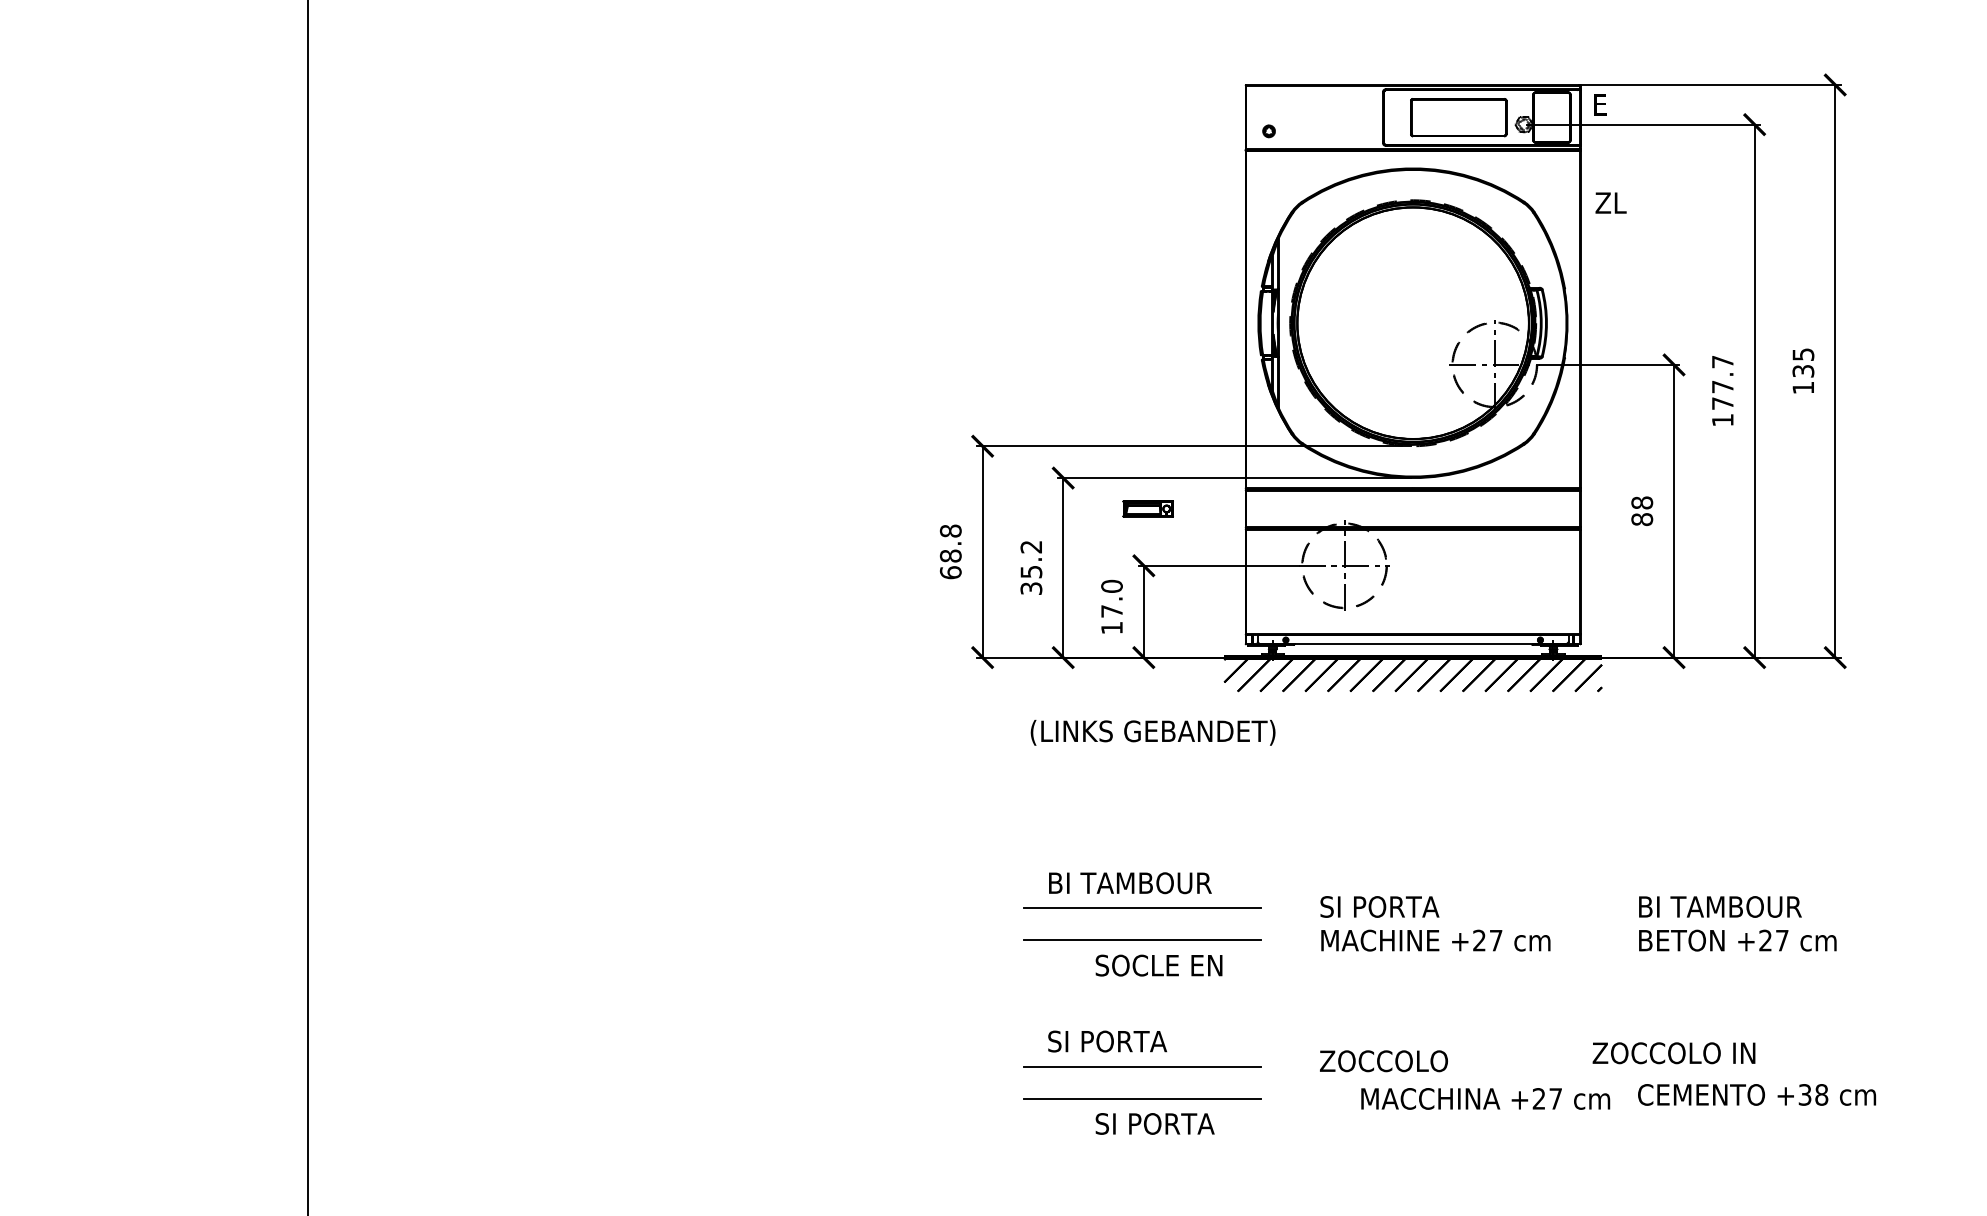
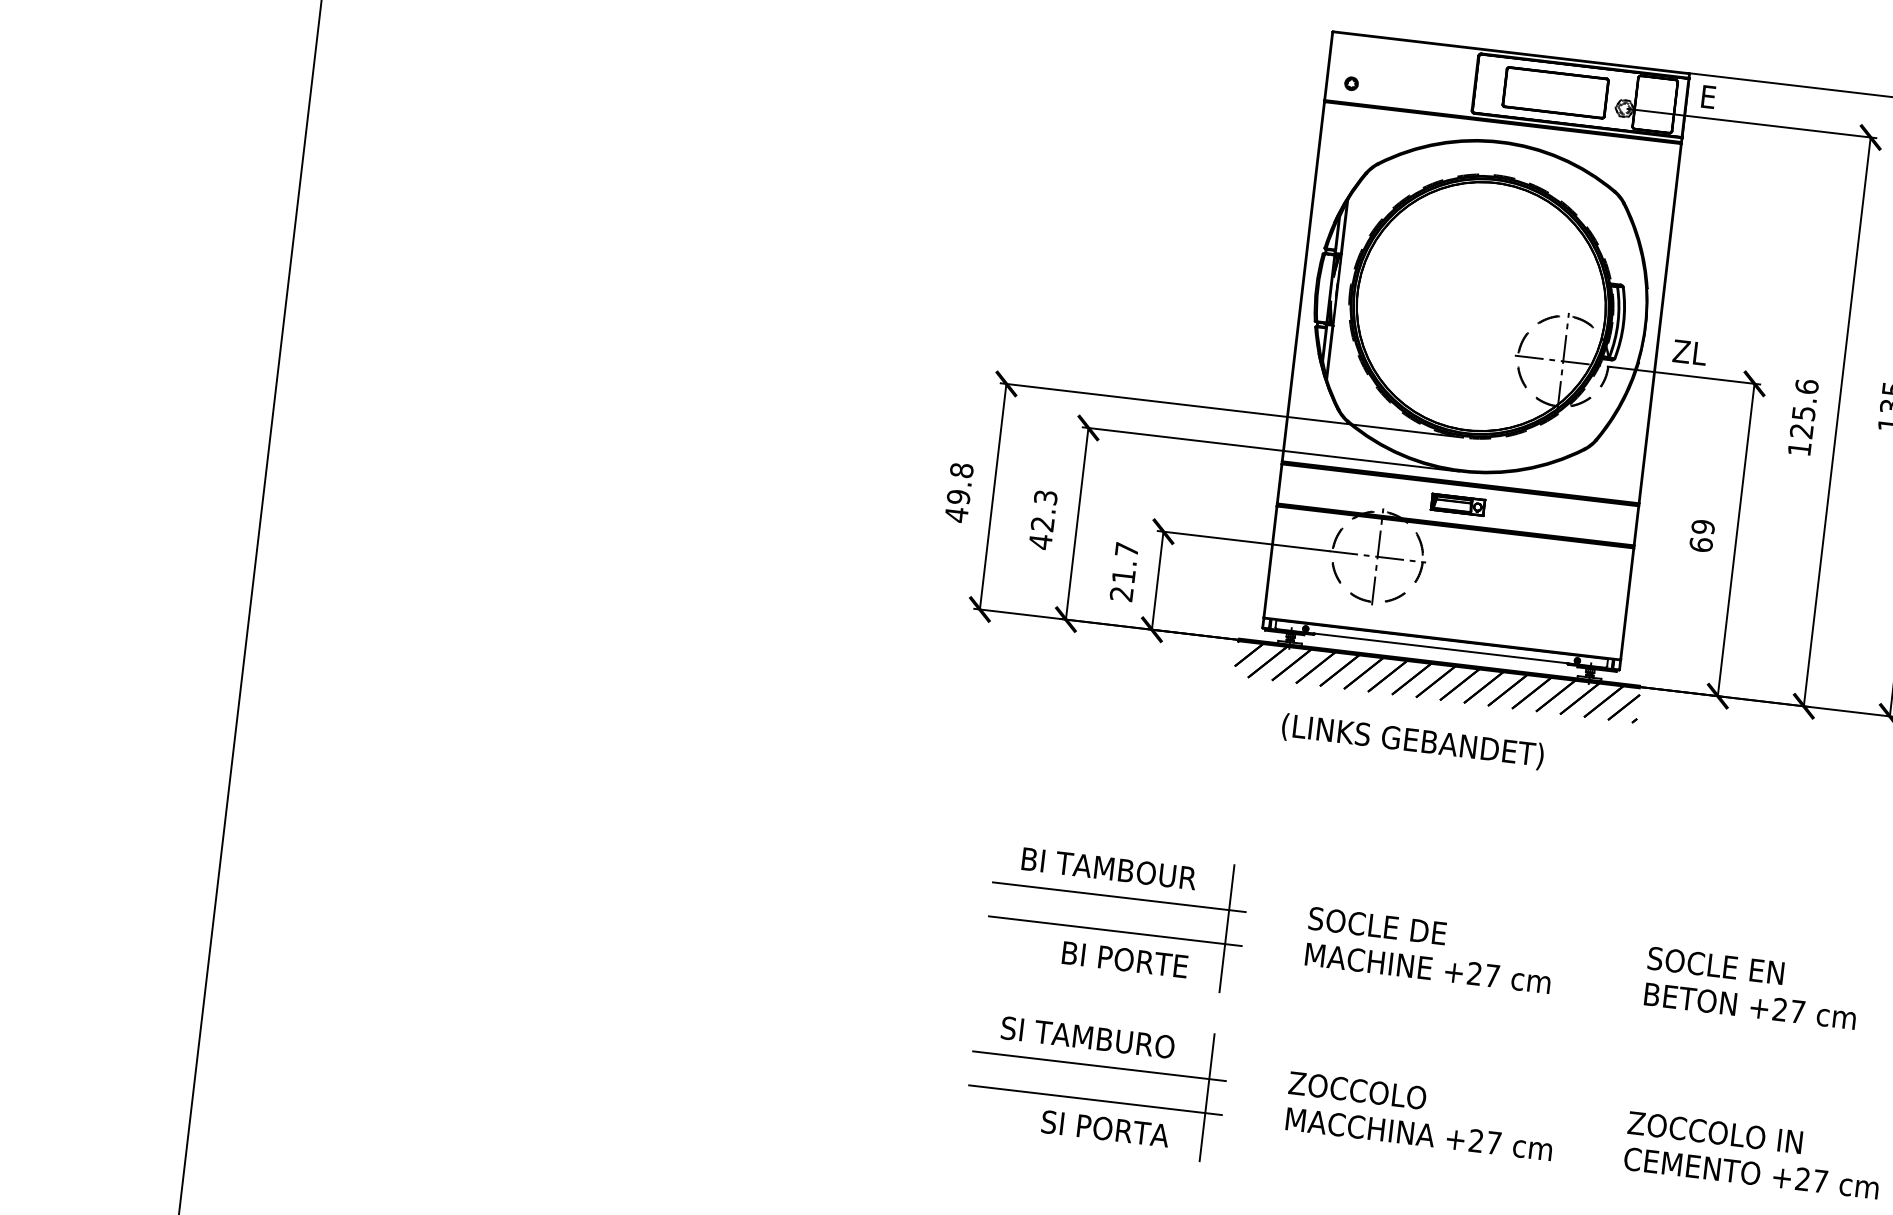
text: (1610, 202) -> (1689, 351), moved
text: (1722, 382) -> (1804, 408), 177.7 -> 125.6
part: (1147, 508) -> (1457, 504), moved
text: (1642, 511) -> (1702, 536), 88 -> 69
text: (950, 564) -> (957, 506), 68.8 -> 49.8
text: (1031, 567) -> (1043, 519), 35.2 -> 42.3
text: (1111, 606) -> (1123, 571), 17.0 -> 21.7
text: (1152, 732) -> (1412, 741), moved
text: (1392, 906) -> (1386, 926), SI PORTA -> SOCLE DE
text: (1719, 906) -> (1735, 967), BI TAMBOUR -> SOCLE EN
line: (1245, 925) -> (1226, 928), added
text: (1158, 965) -> (1129, 960), SOCLE EN -> BI PORTE
text: (1144, 1041) -> (1104, 1039), SI PORTA -> SI TAMBURO
text: (1673, 1053) -> (1714, 1132), moved
line: (1245, 1083) -> (1207, 1097), added
text: (1813, 1094) -> (1811, 1179), +38 -> +27
text: (1485, 1098) -> (1419, 1133), moved

